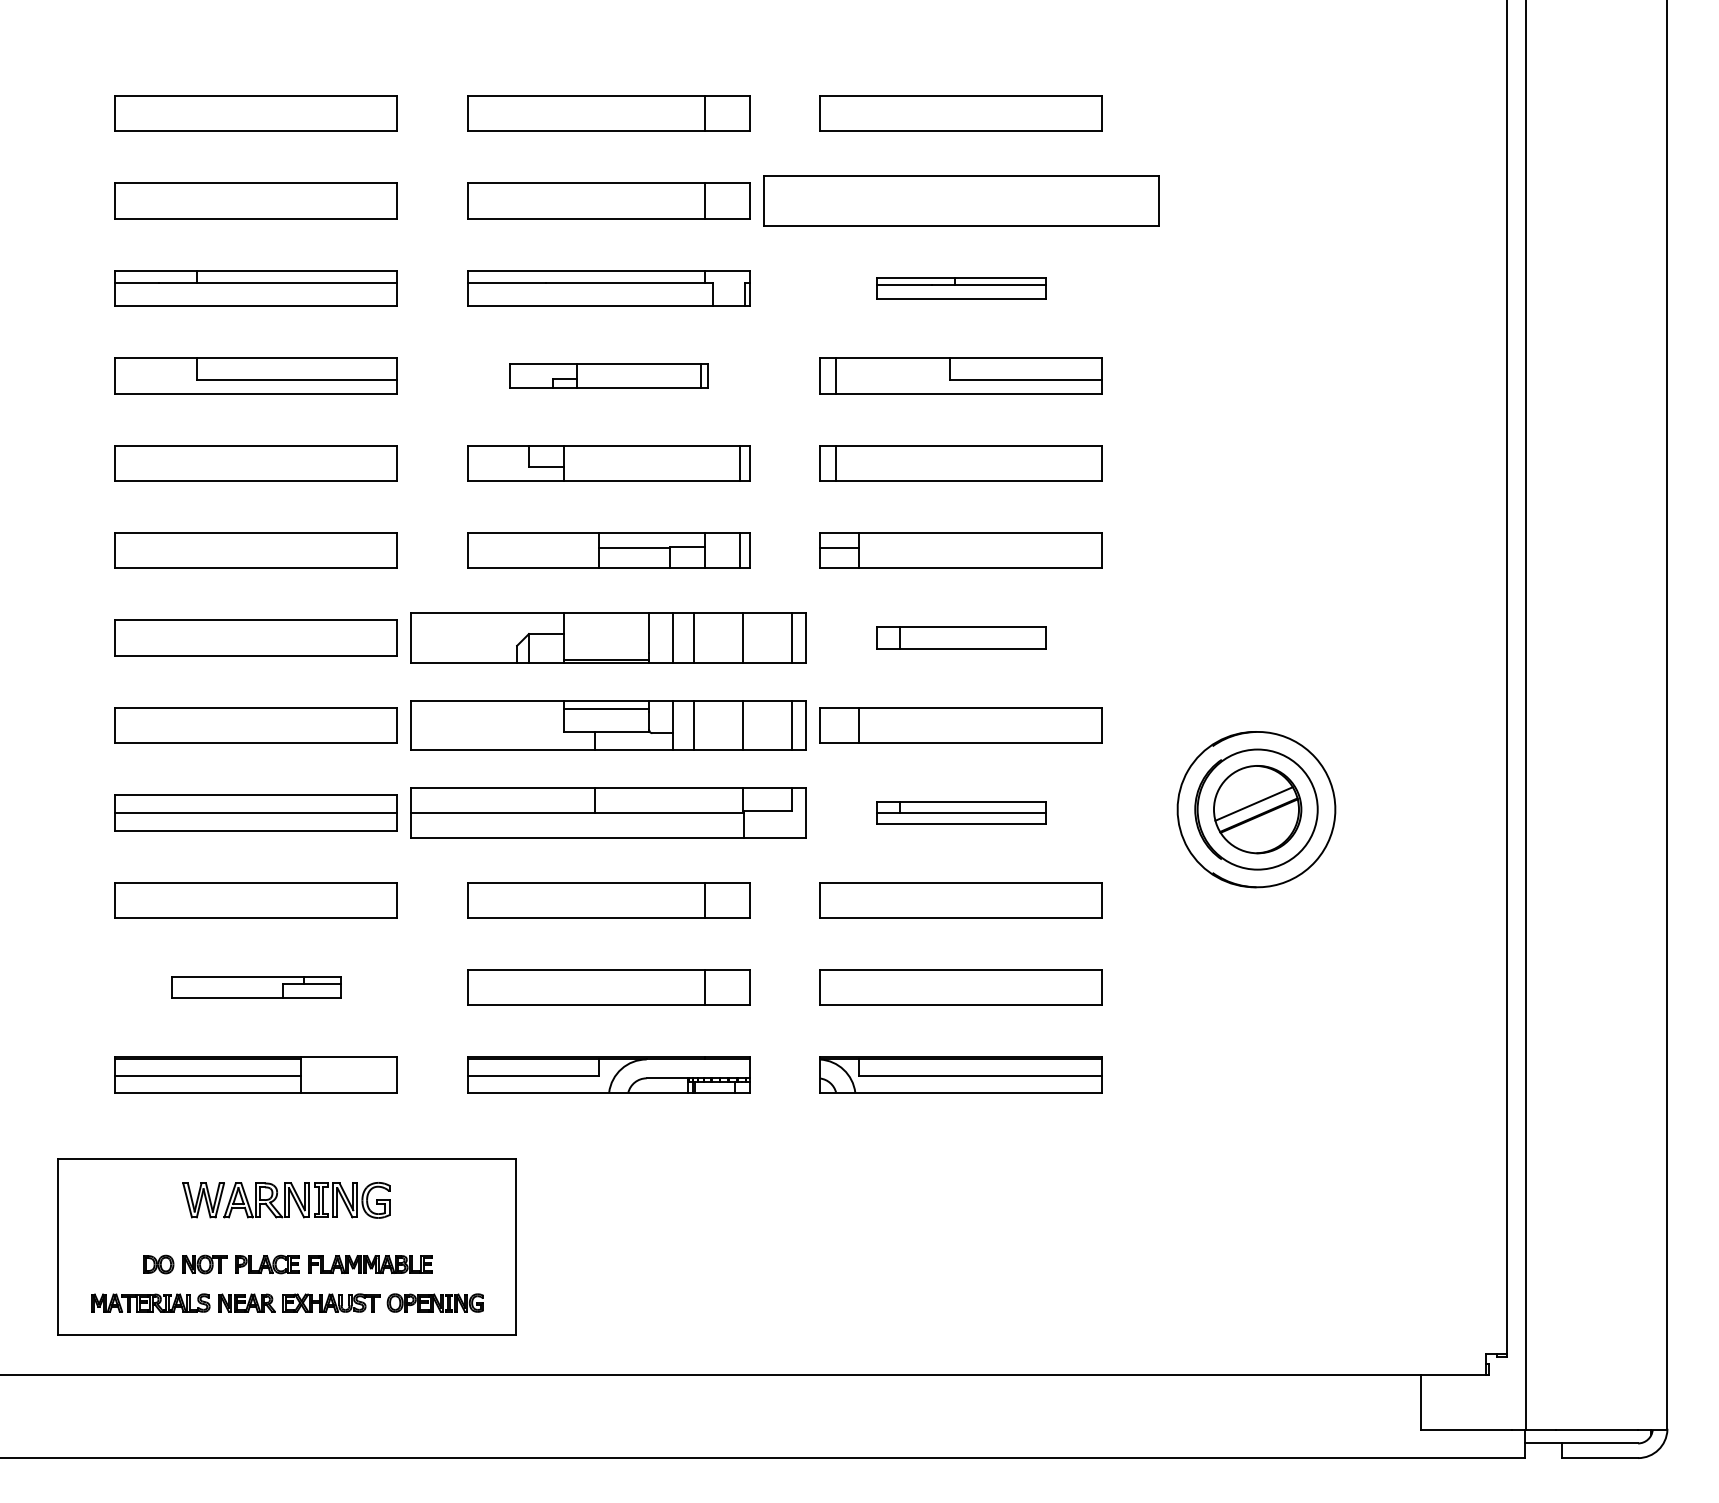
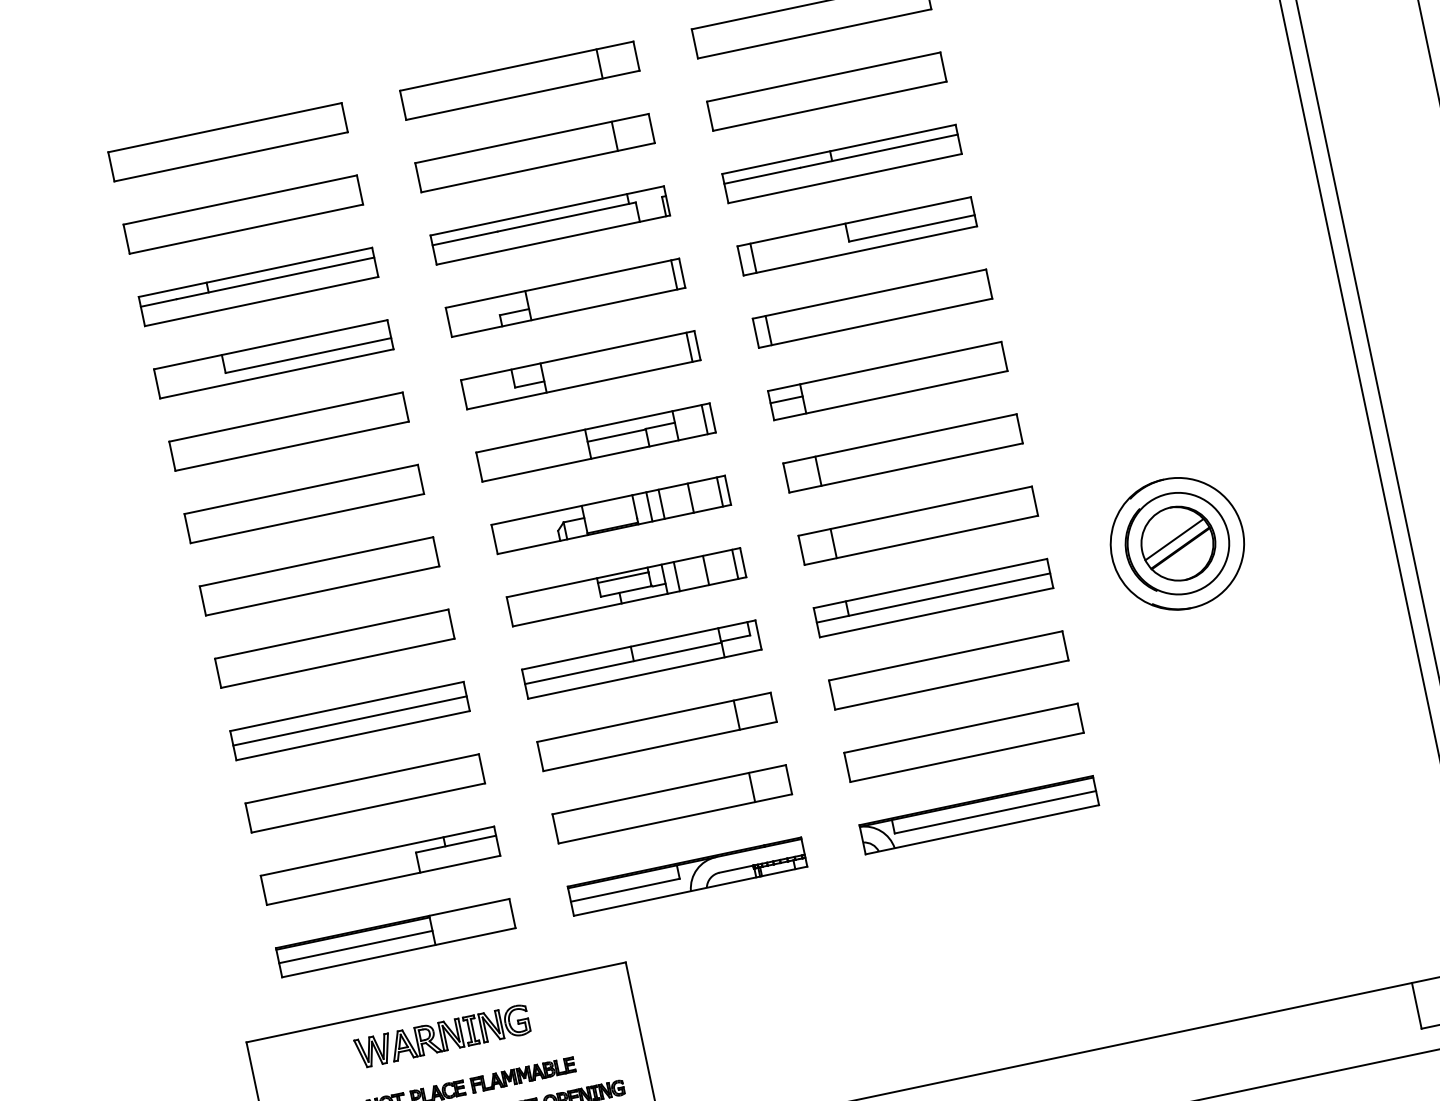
part: (960, 200) -> (826, 91), size x0.71
part: (960, 288) -> (841, 164), size x1.67
part: (608, 375) -> (565, 297), size x1.43
part: (608, 637) -> (611, 514), size x0.71
part: (960, 637) -> (902, 453), size x1.67
part: (608, 725) -> (626, 587), size x0.71
part: (608, 812) -> (641, 659), size x0.71
part: (960, 812) -> (932, 597), size x1.67
part: (255, 987) -> (379, 865), size x1.67

